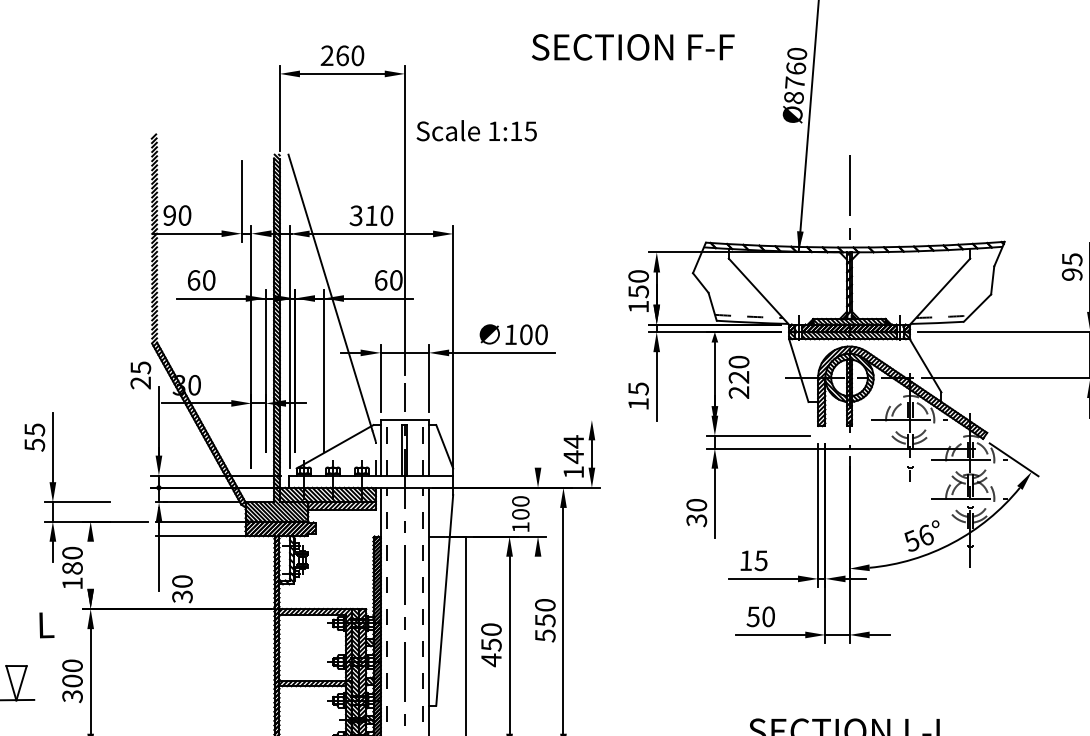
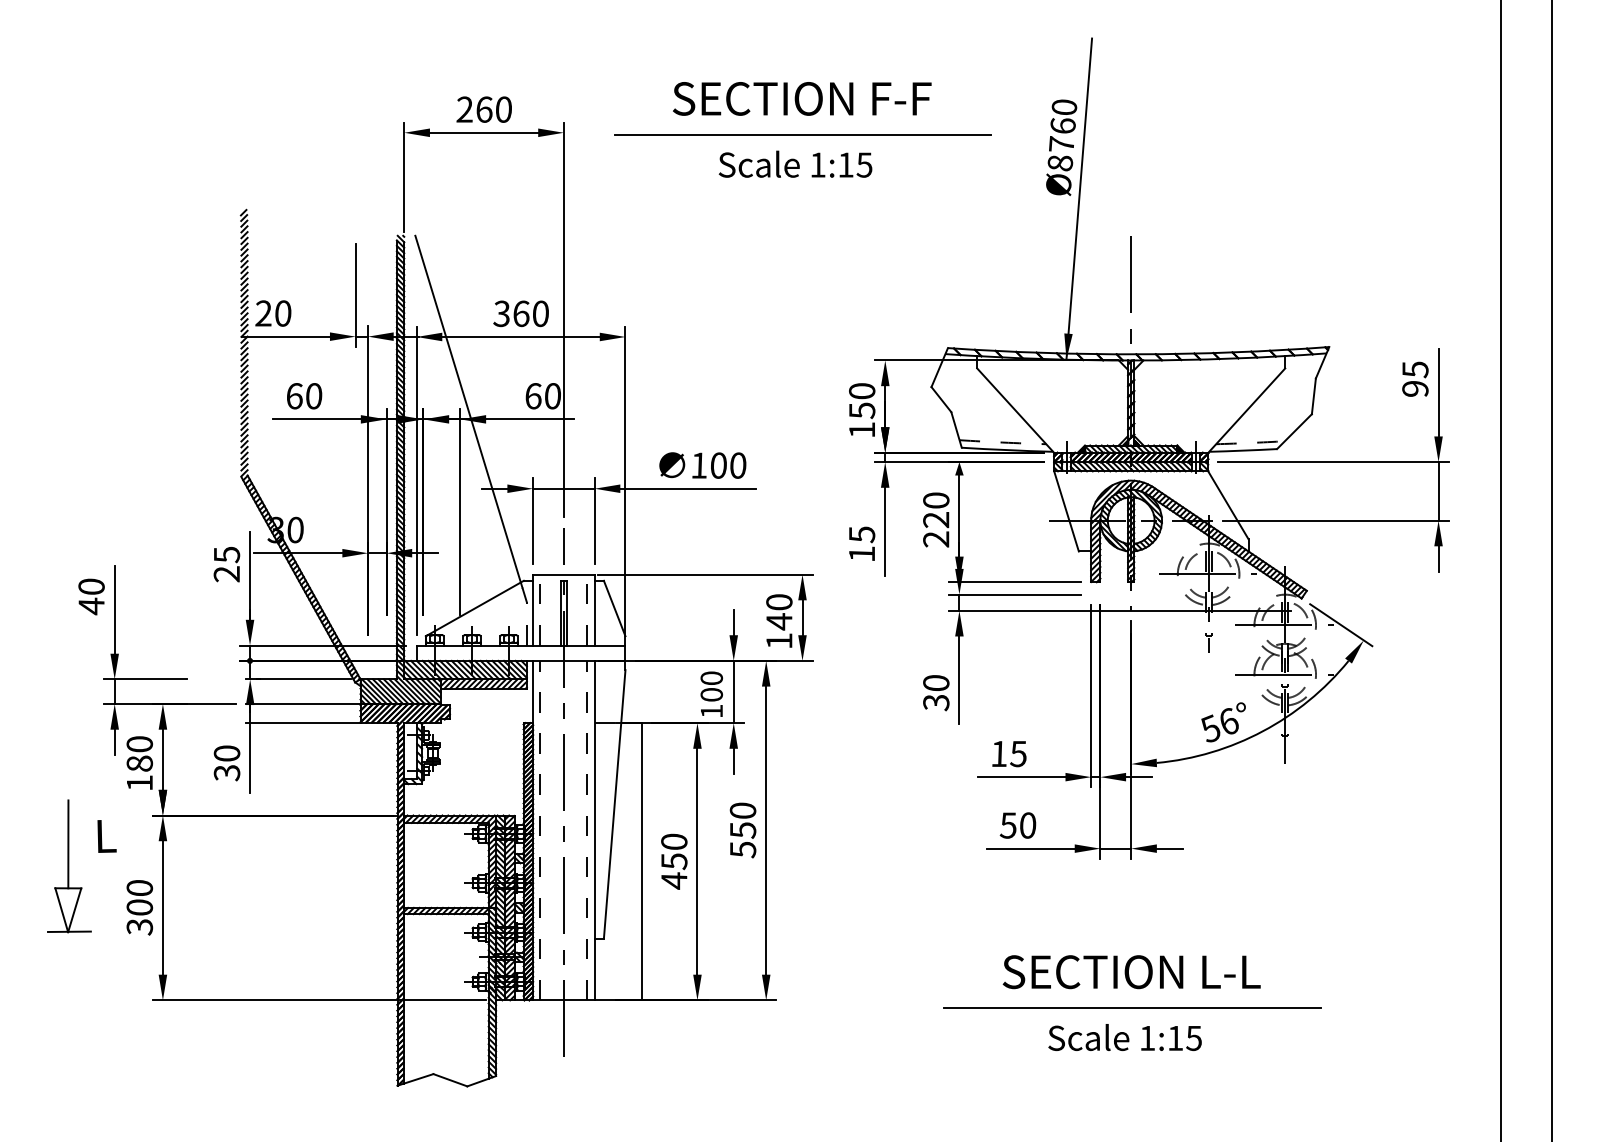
text: (633, 47) -> (802, 98), moved
line: (591, 75) -> (802, 134), added
text: (476, 130) -> (795, 163), moved
text: (169, 215) -> (263, 313), 90 -> 20
text: (371, 215) -> (521, 313), 310 -> 360
text: (140, 375) -> (226, 564), moved
text: (739, 376) -> (936, 519), moved
line: (515, 420) -> (704, 574), added
line: (758, 426) -> (1014, 582), added
text: (34, 437) -> (91, 596), 55 -> 40
text: (573, 442) -> (779, 602), 144 -> 140
line: (537, 457) -> (733, 622), added
line: (537, 511) -> (733, 691), added
line: (90, 565) -> (162, 759), added
line: (537, 566) -> (733, 761), added
text: (182, 589) -> (226, 763), moved
line: (16, 631) -> (68, 844), added

